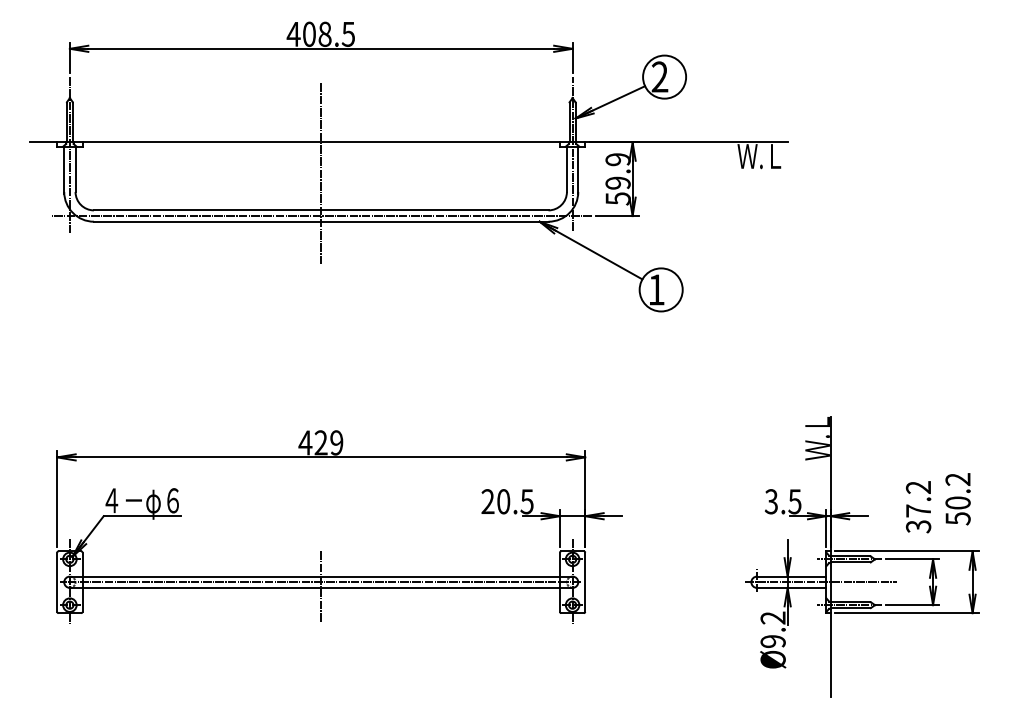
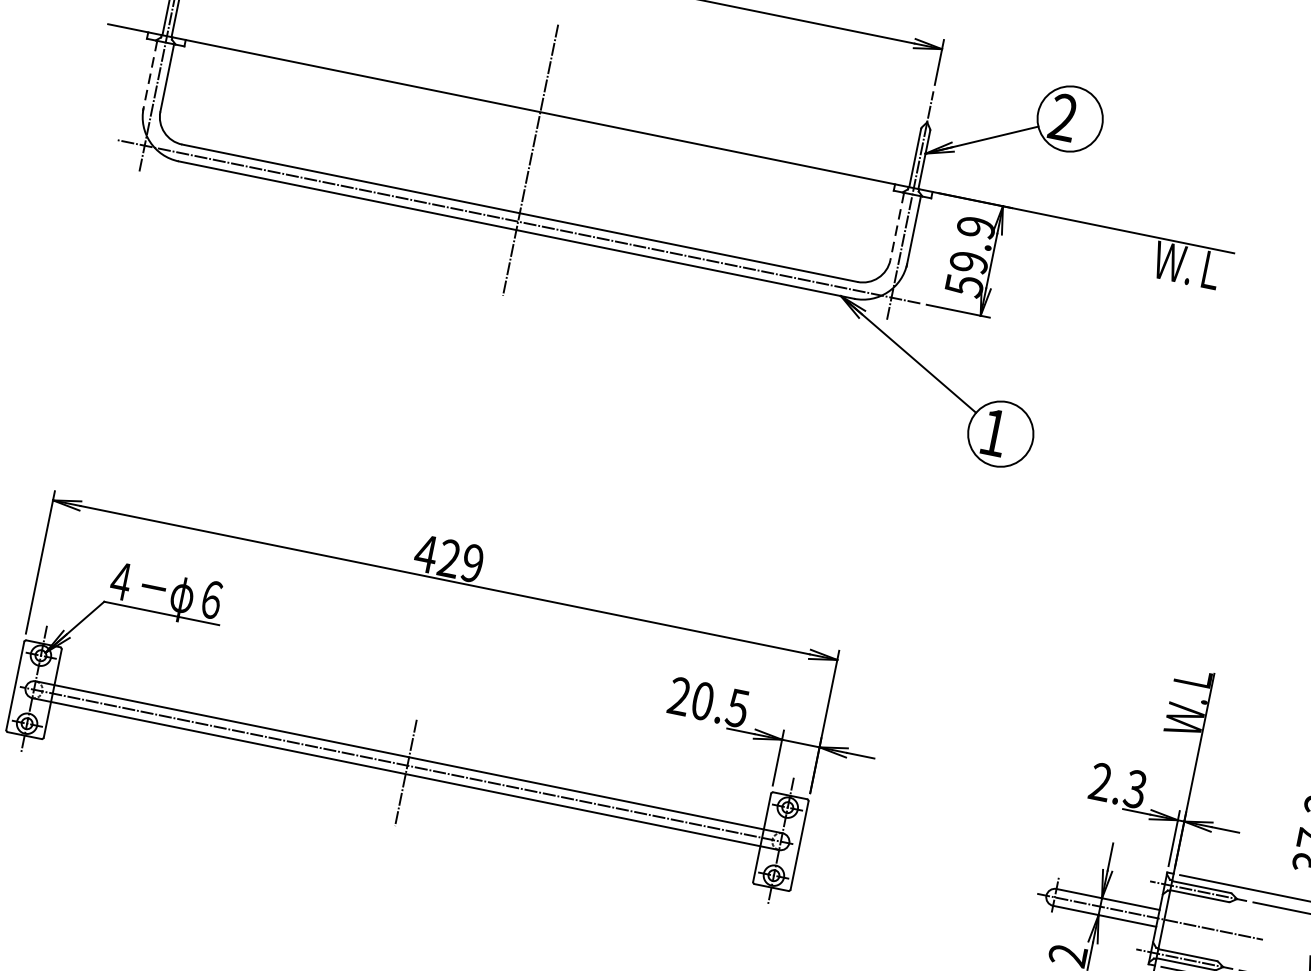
line: (566, 169) -> (896, 226), solid -> dashed
line: (64, 170) -> (150, 76), solid -> dashed
text: (782, 501) -> (1117, 785), 3.5 -> 2.3

